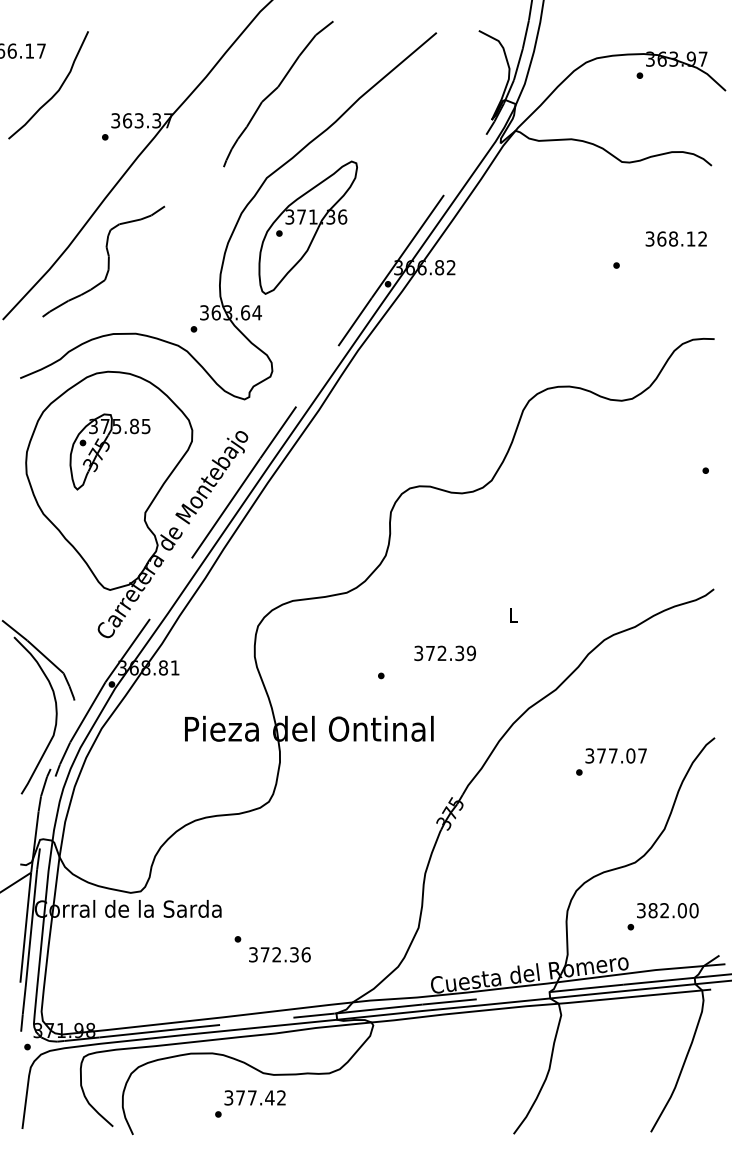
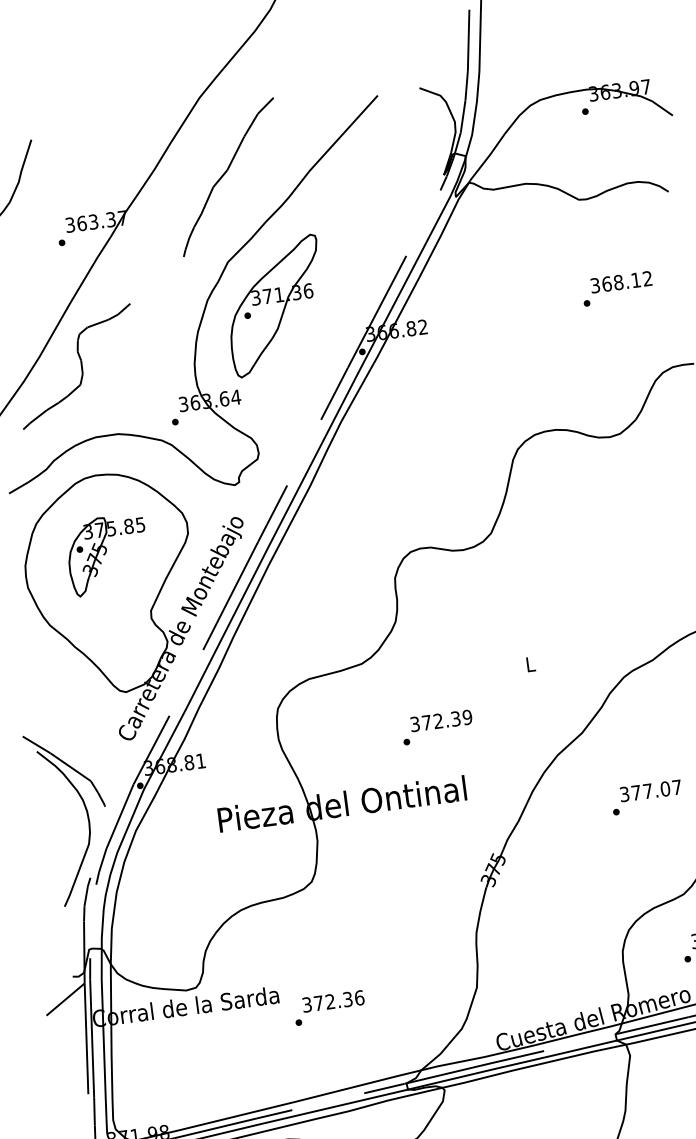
text: (675, 238) -> (620, 281), moved
text: (444, 653) -> (440, 721), moved
text: (279, 954) -> (333, 1001), moved

